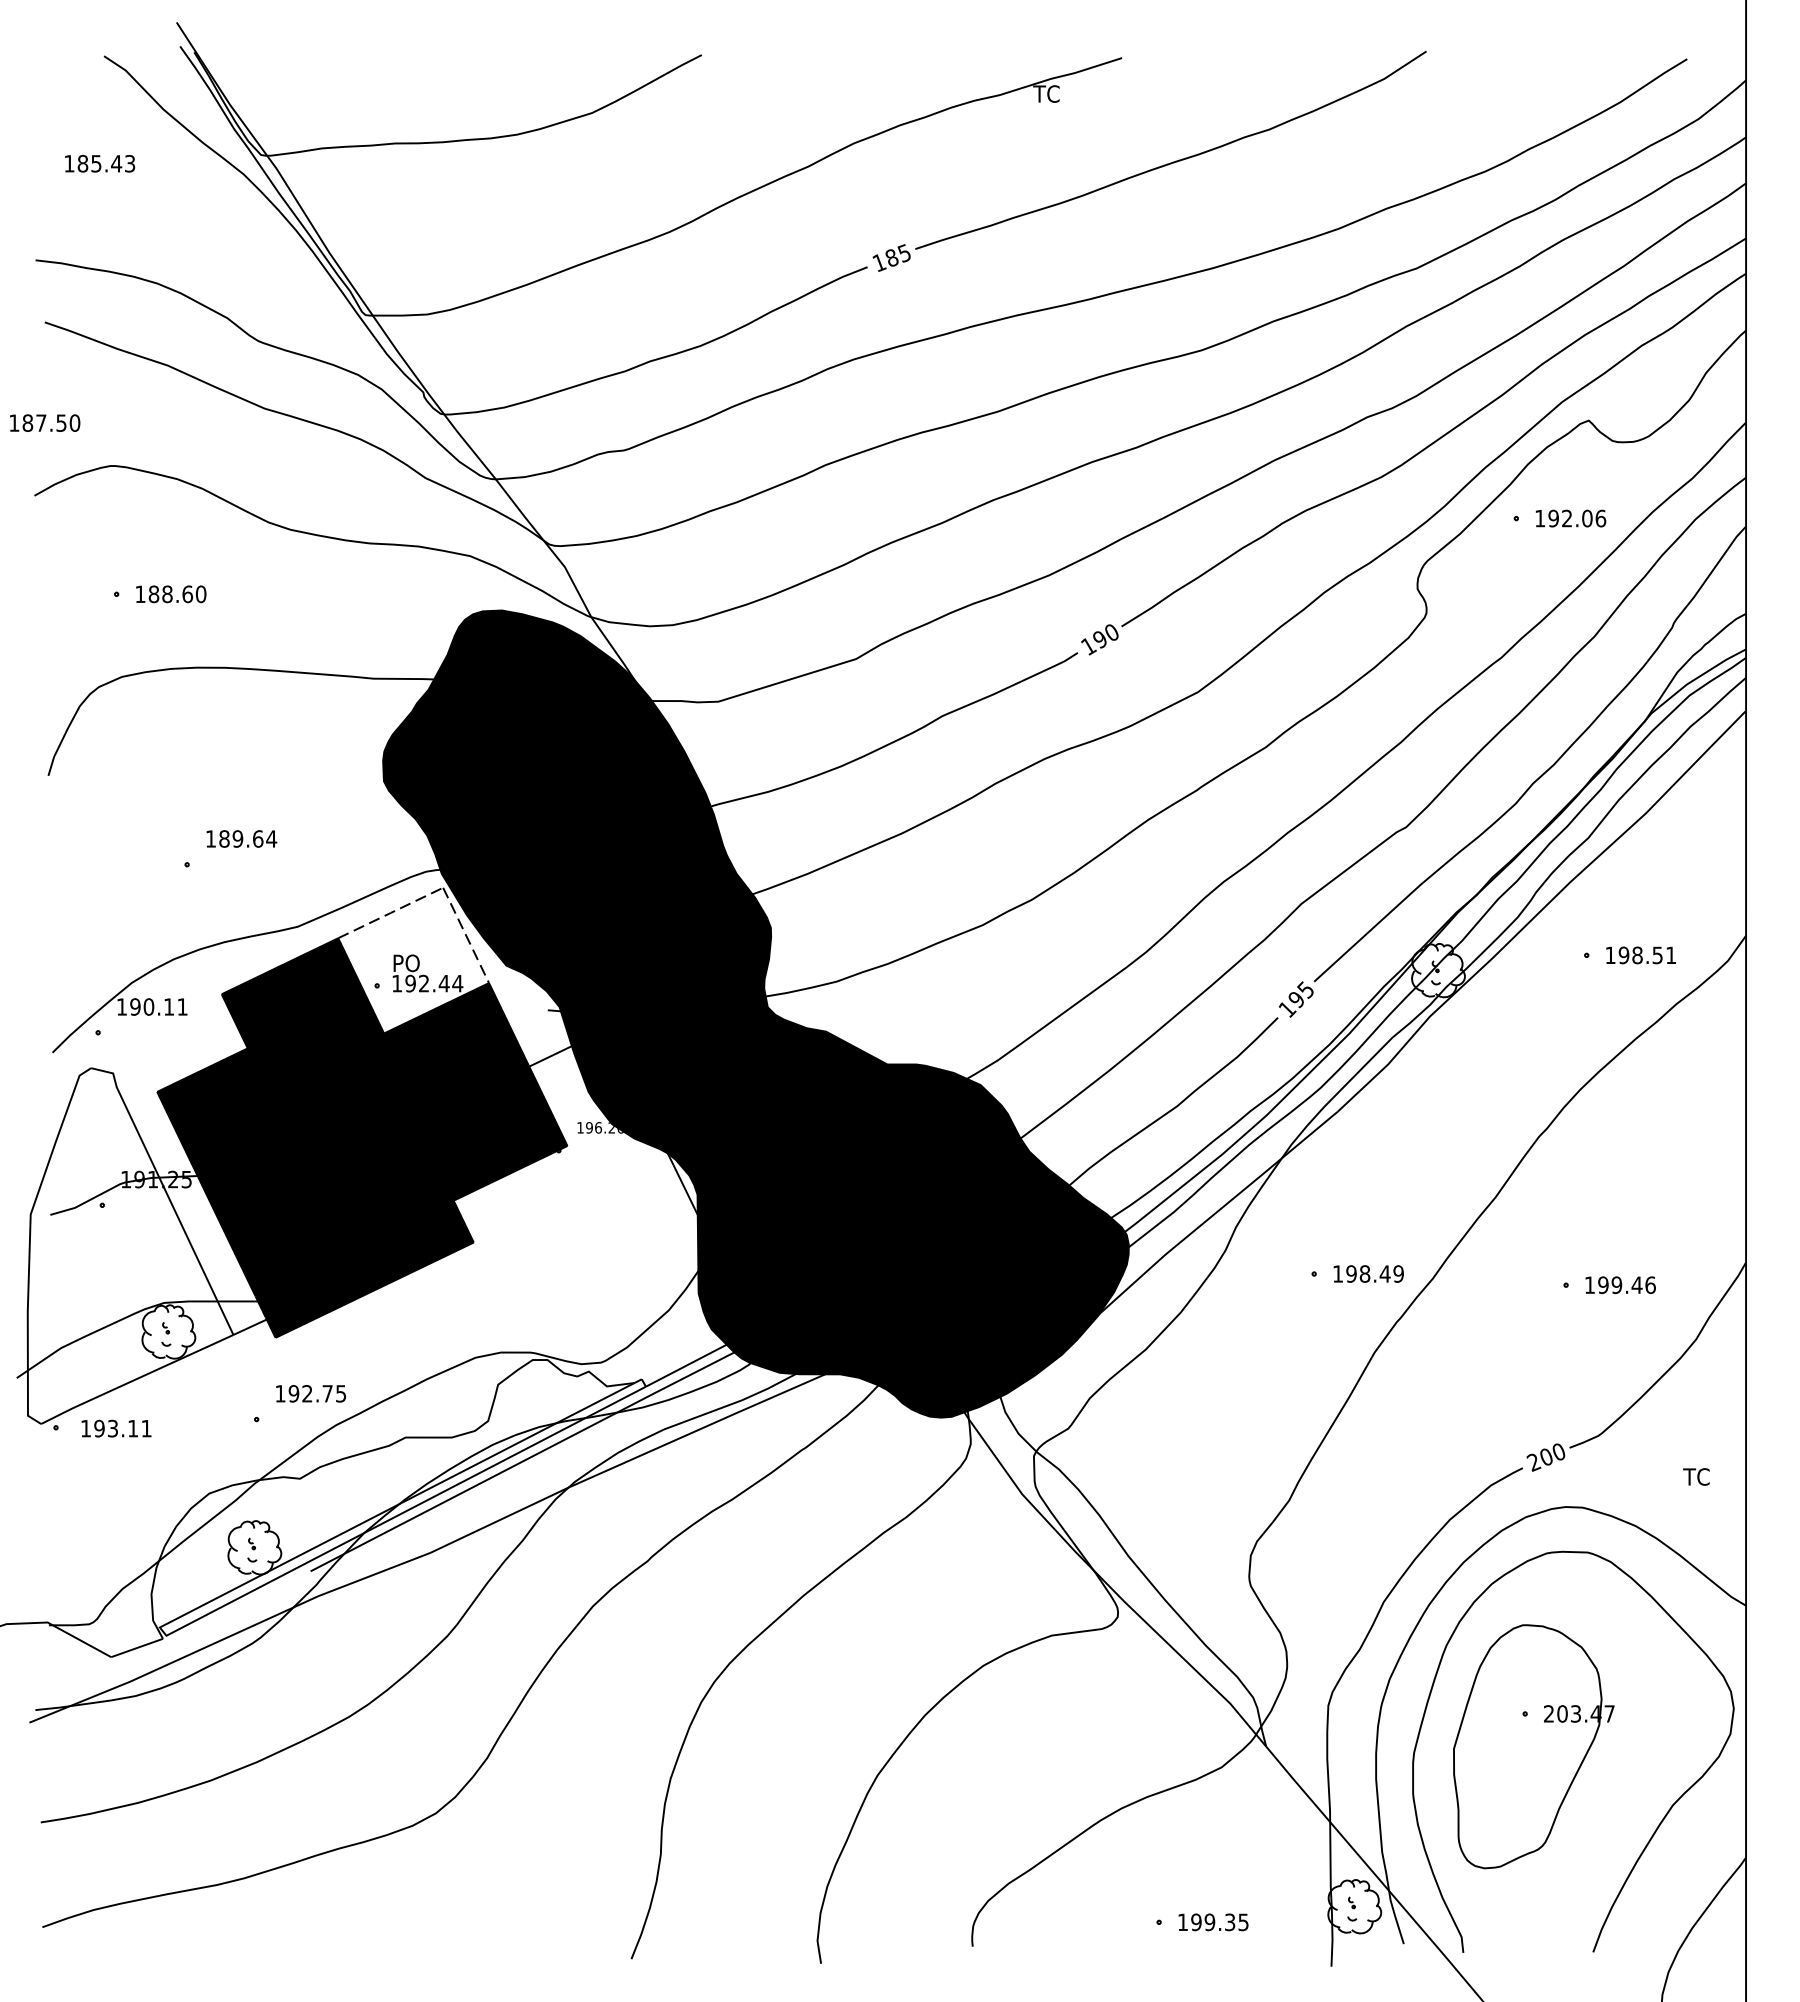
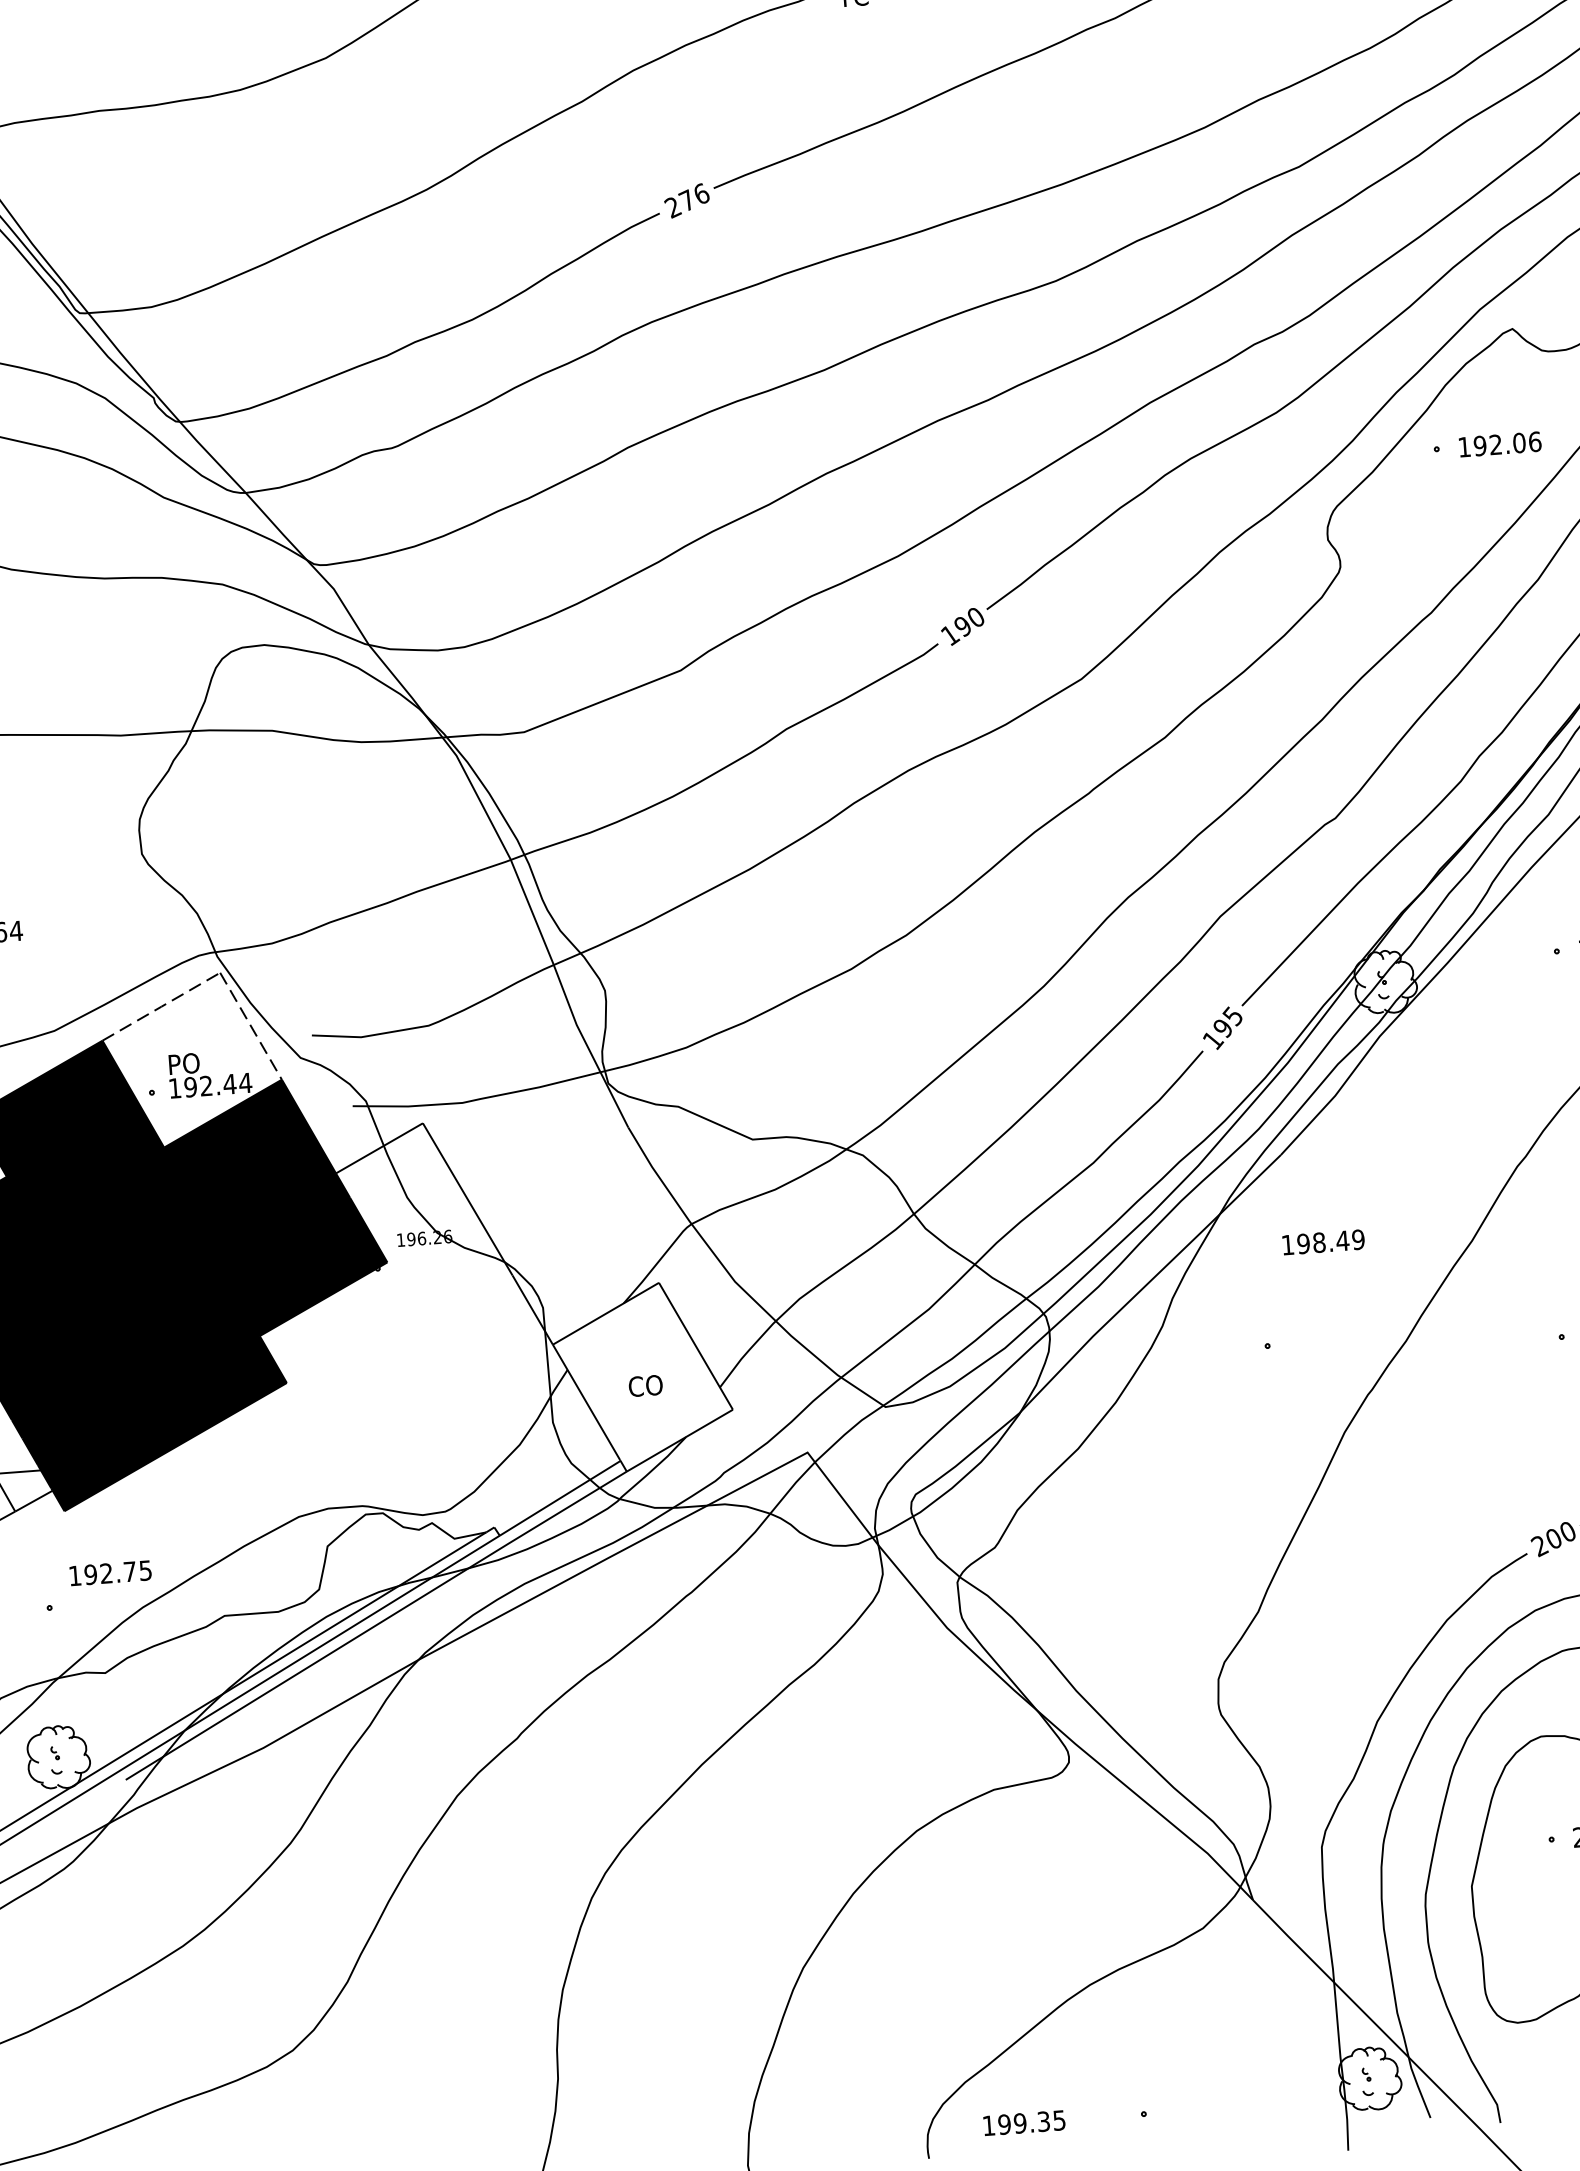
text: (891, 258) -> (686, 201), 185 -> 276
fill: (755, 1013) -> (594, 1091), removed
text: (1368, 1273) -> (1323, 1241), moved
text: (1213, 1922) -> (1024, 2123), moved

